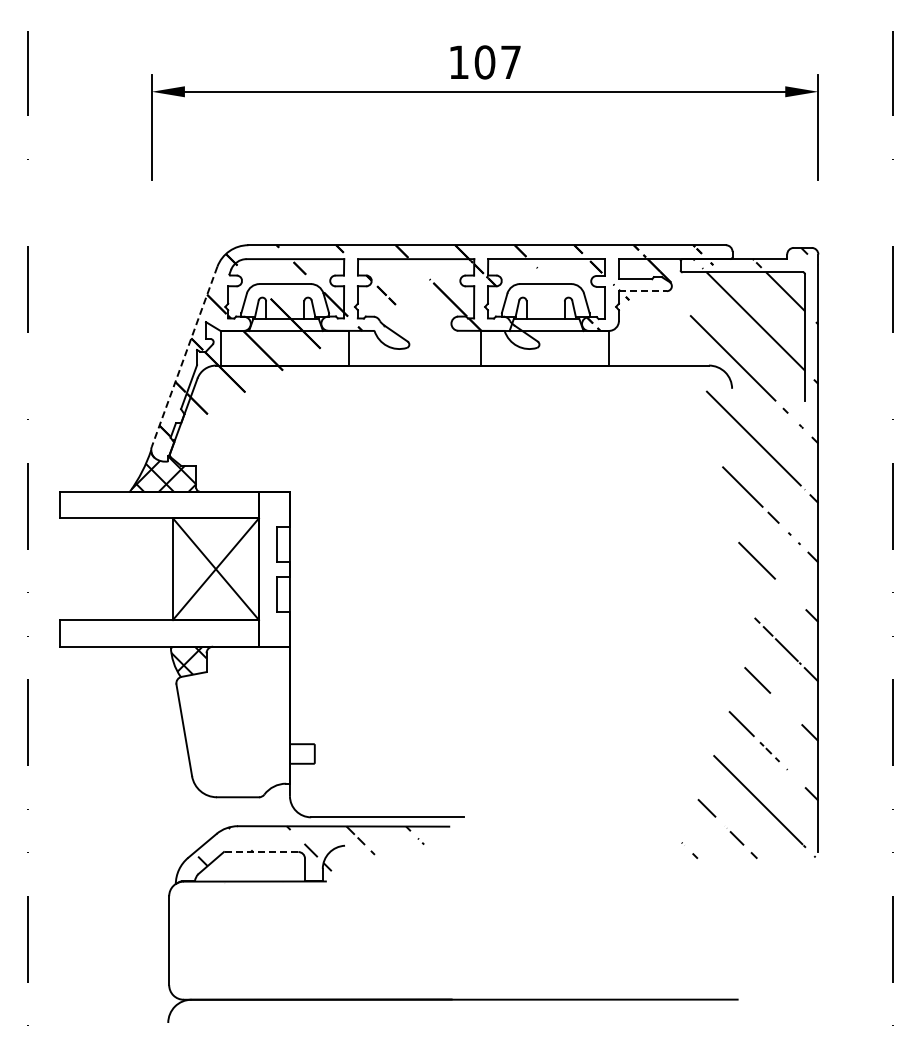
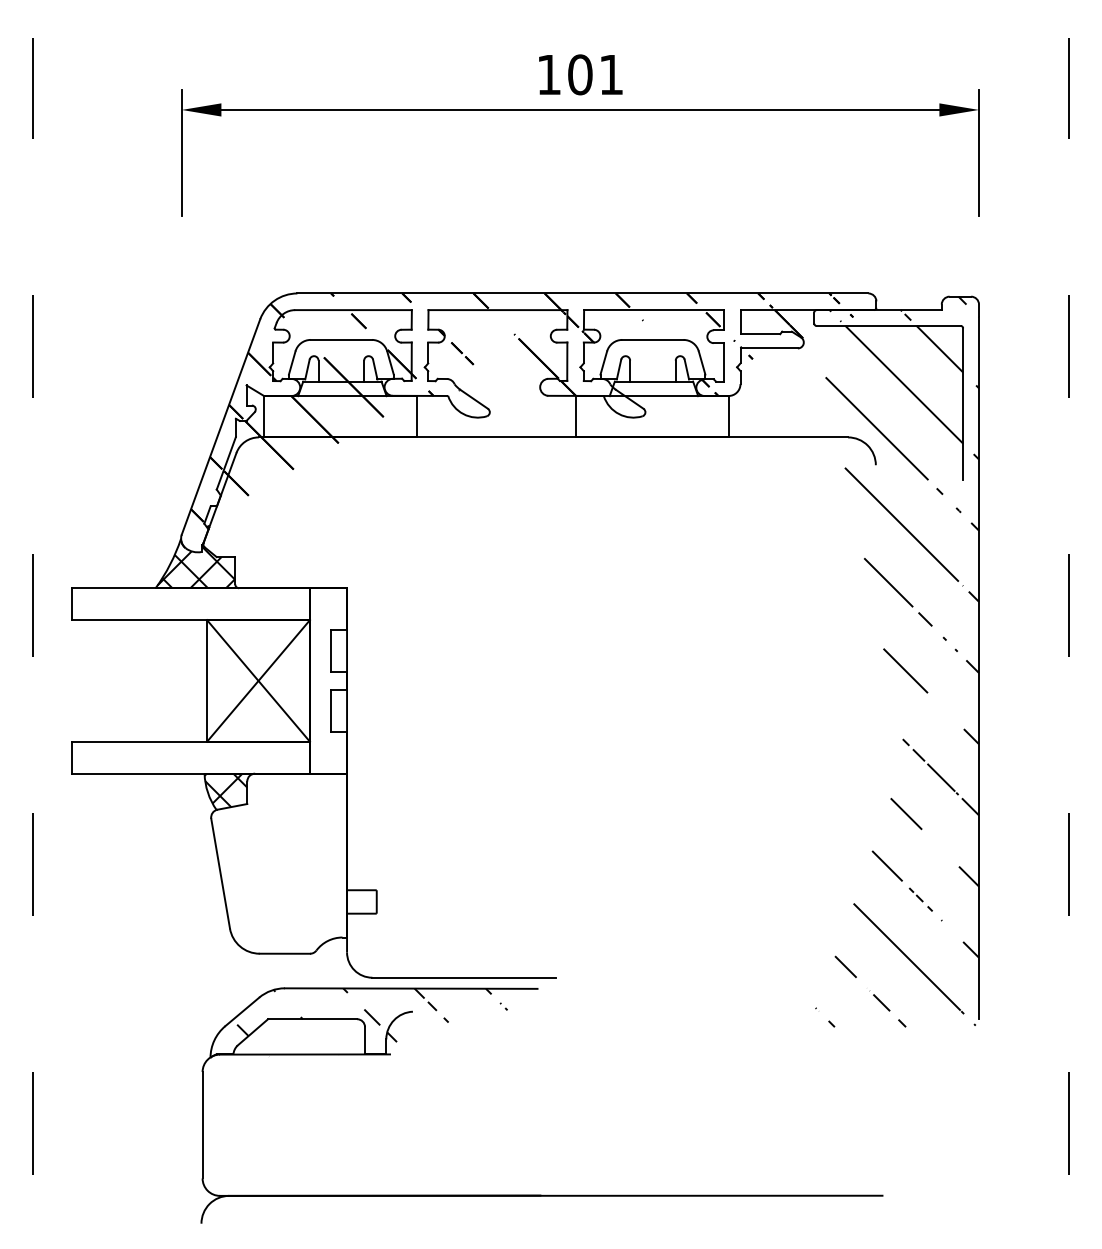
text: (510, 61) -> (610, 73), 107 -> 101
line: (642, 291) -> (768, 348), dashed -> solid
line: (184, 356) -> (220, 426), dashed -> solid
line: (260, 852) -> (311, 1019), dashed -> solid

